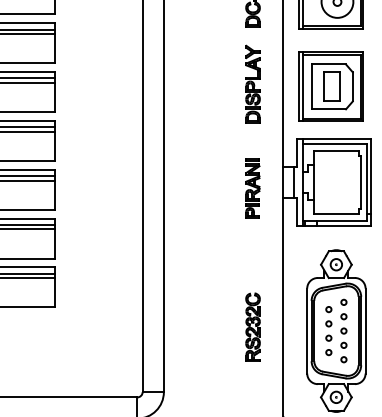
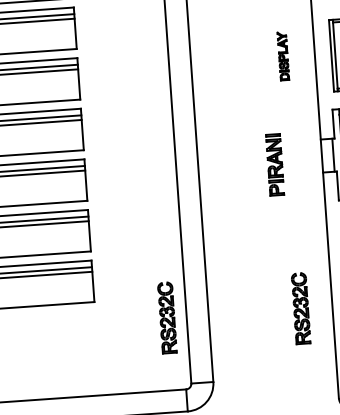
part: (252, 83) -> (282, 55), size x0.6
part: (252, 188) -> (274, 164), moved
part: (123, 326) -> (166, 316), added

